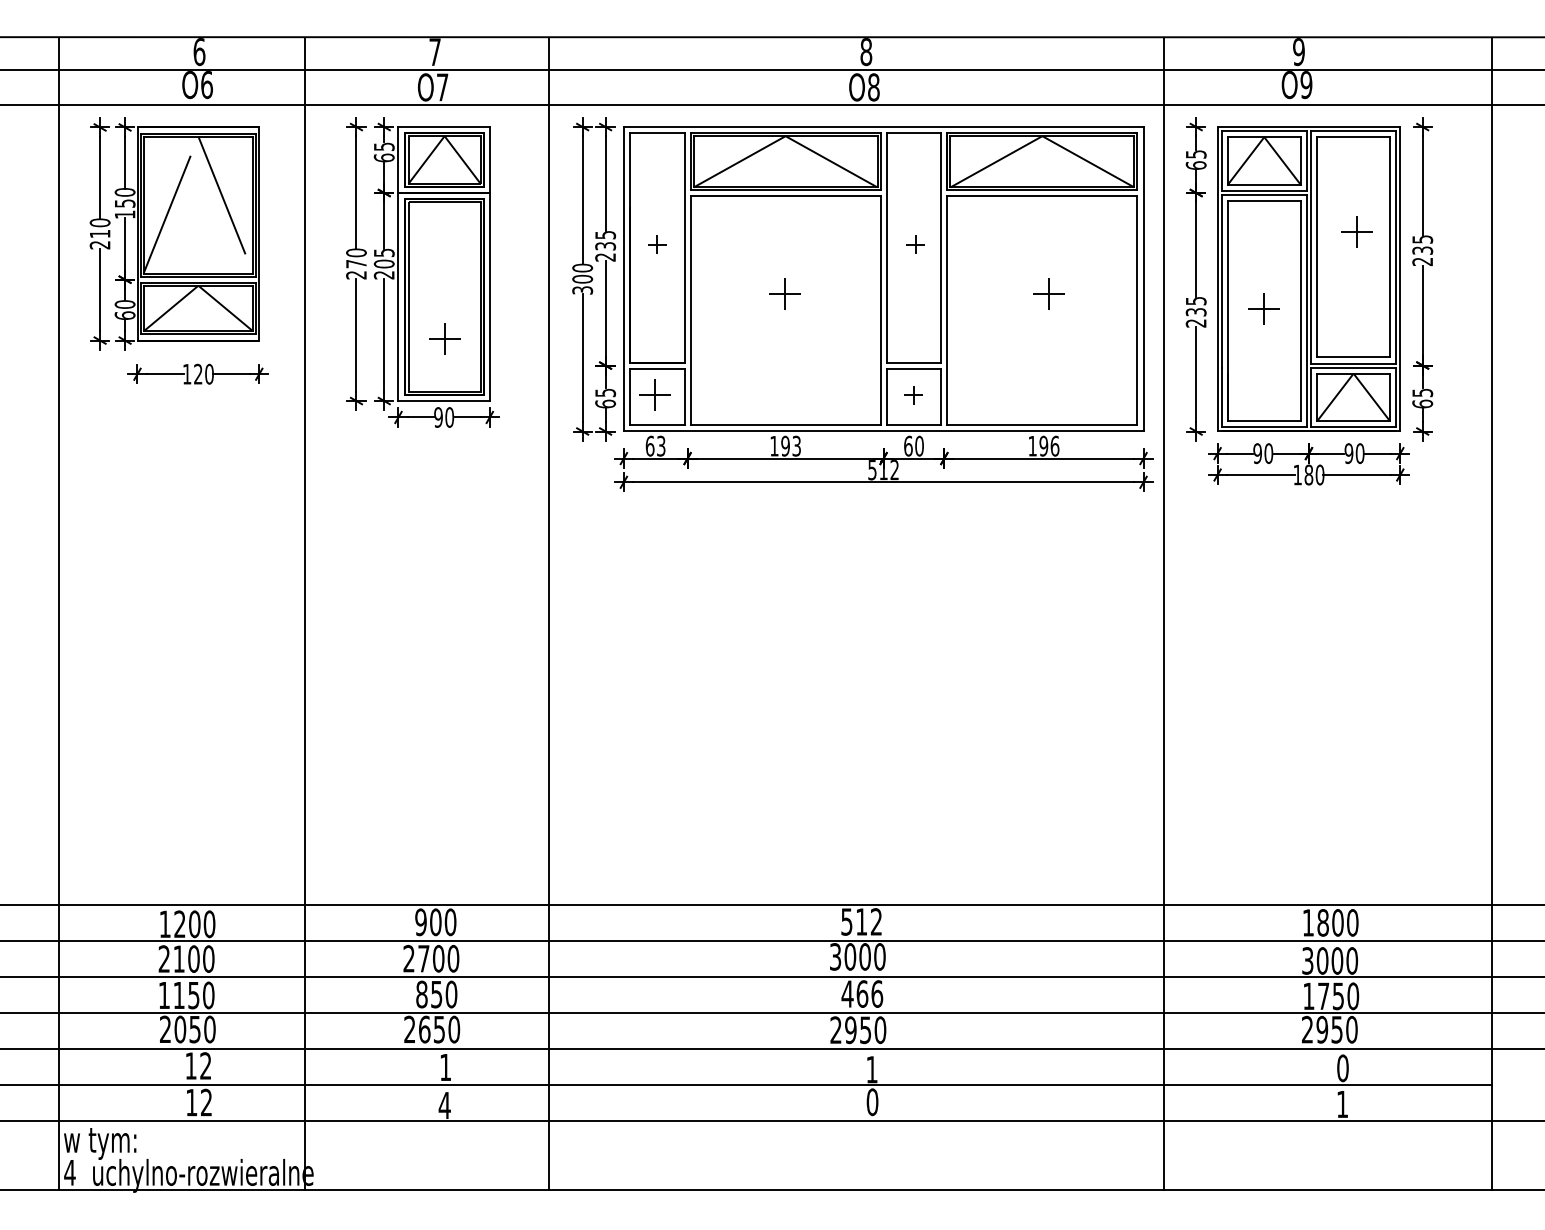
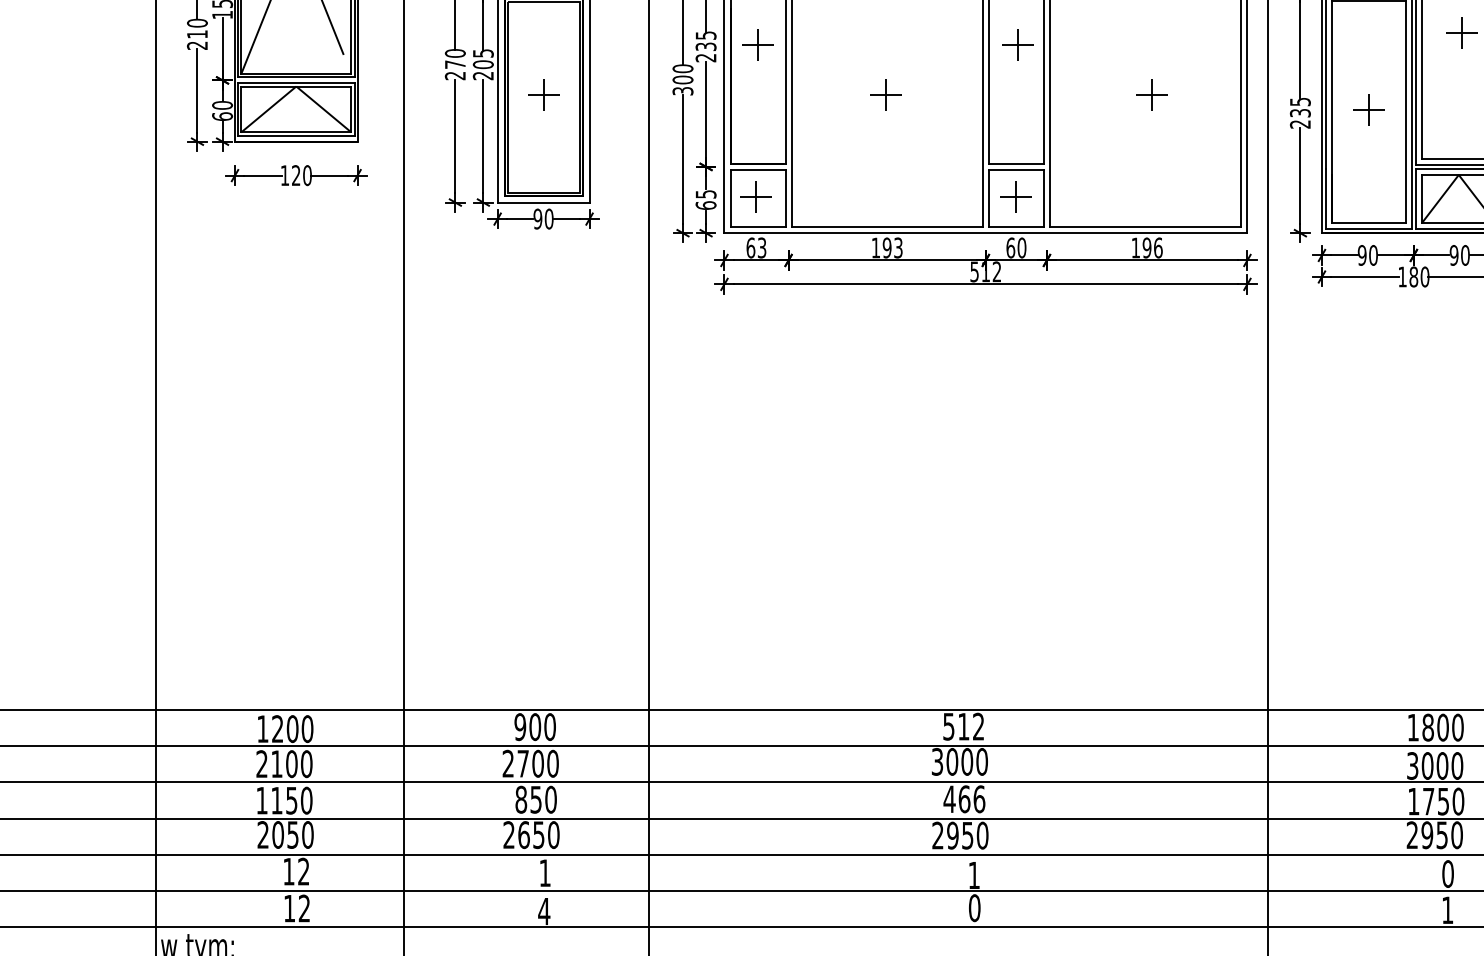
part: (656, 244) -> (757, 45), size x1.67
part: (915, 244) -> (1017, 45), size x1.67
part: (444, 338) -> (543, 94), moved
part: (913, 394) -> (1015, 195), size x1.67

